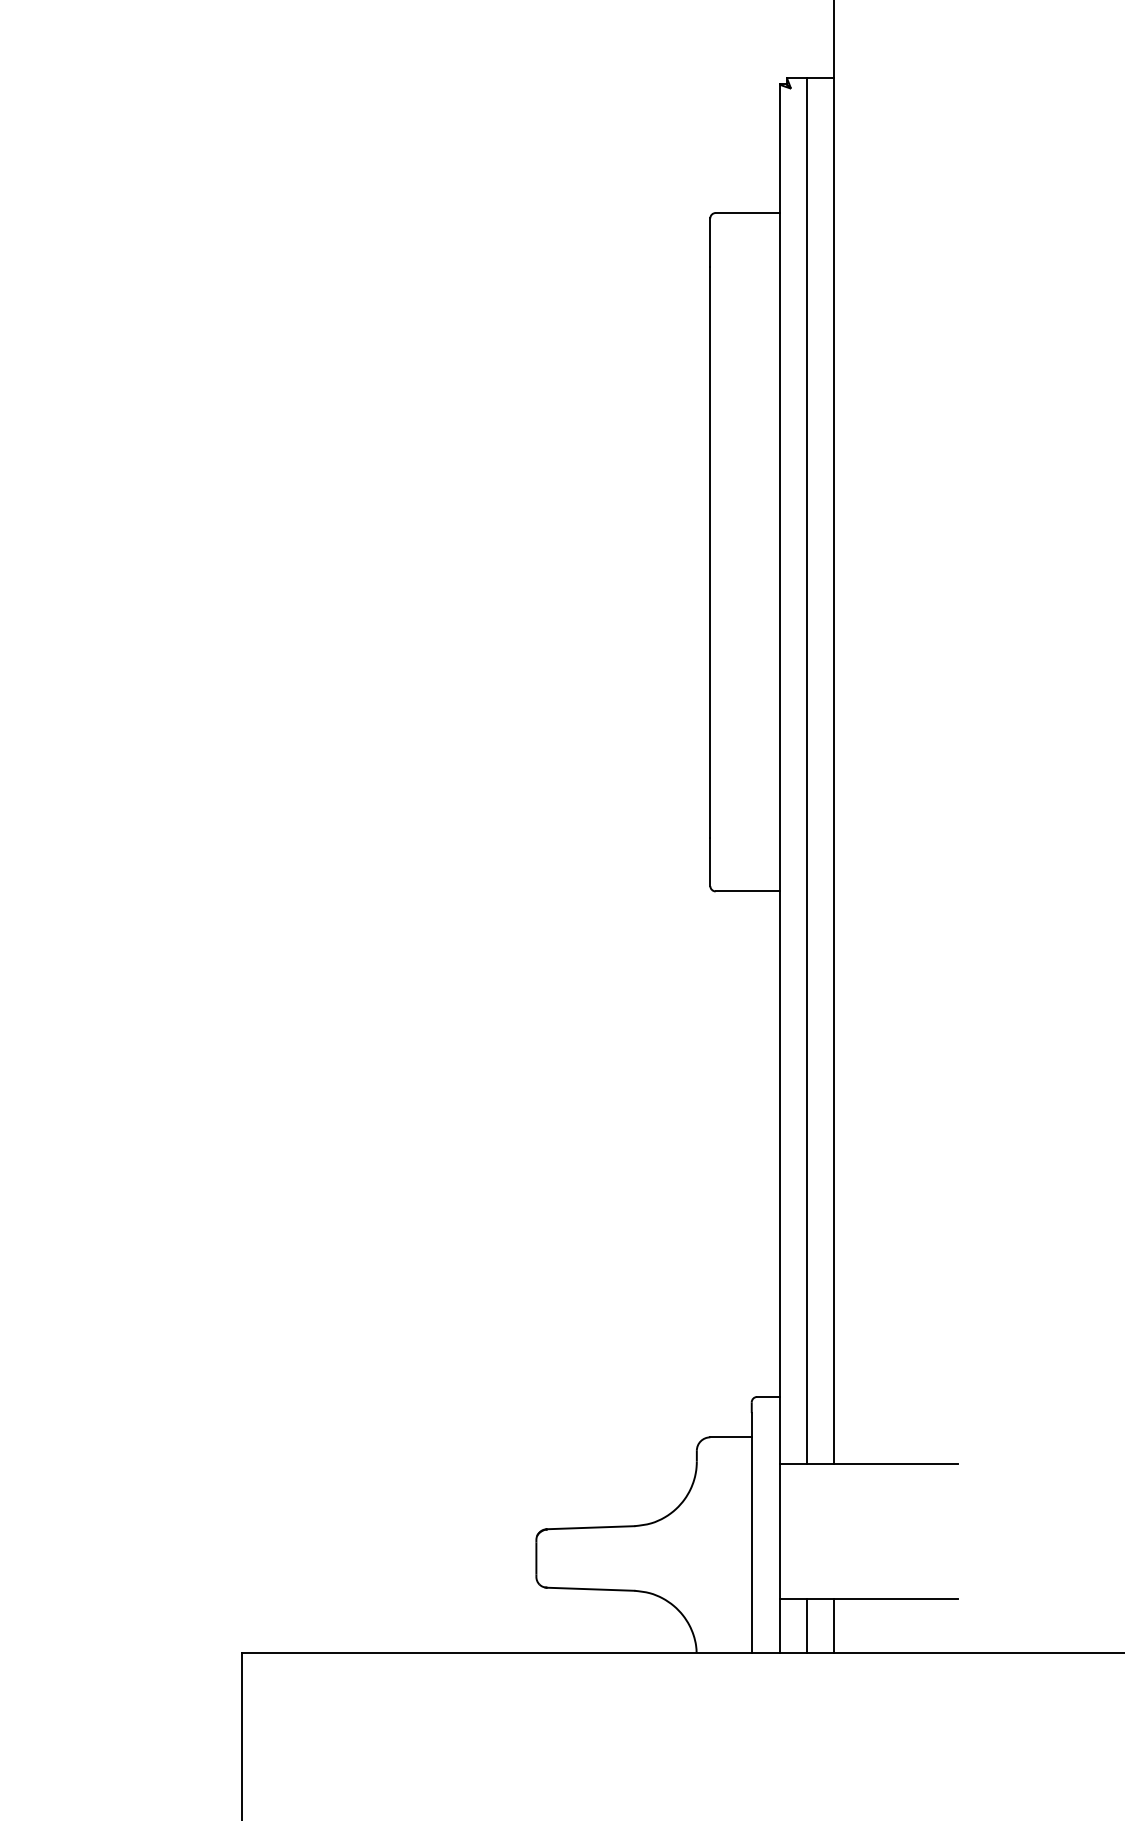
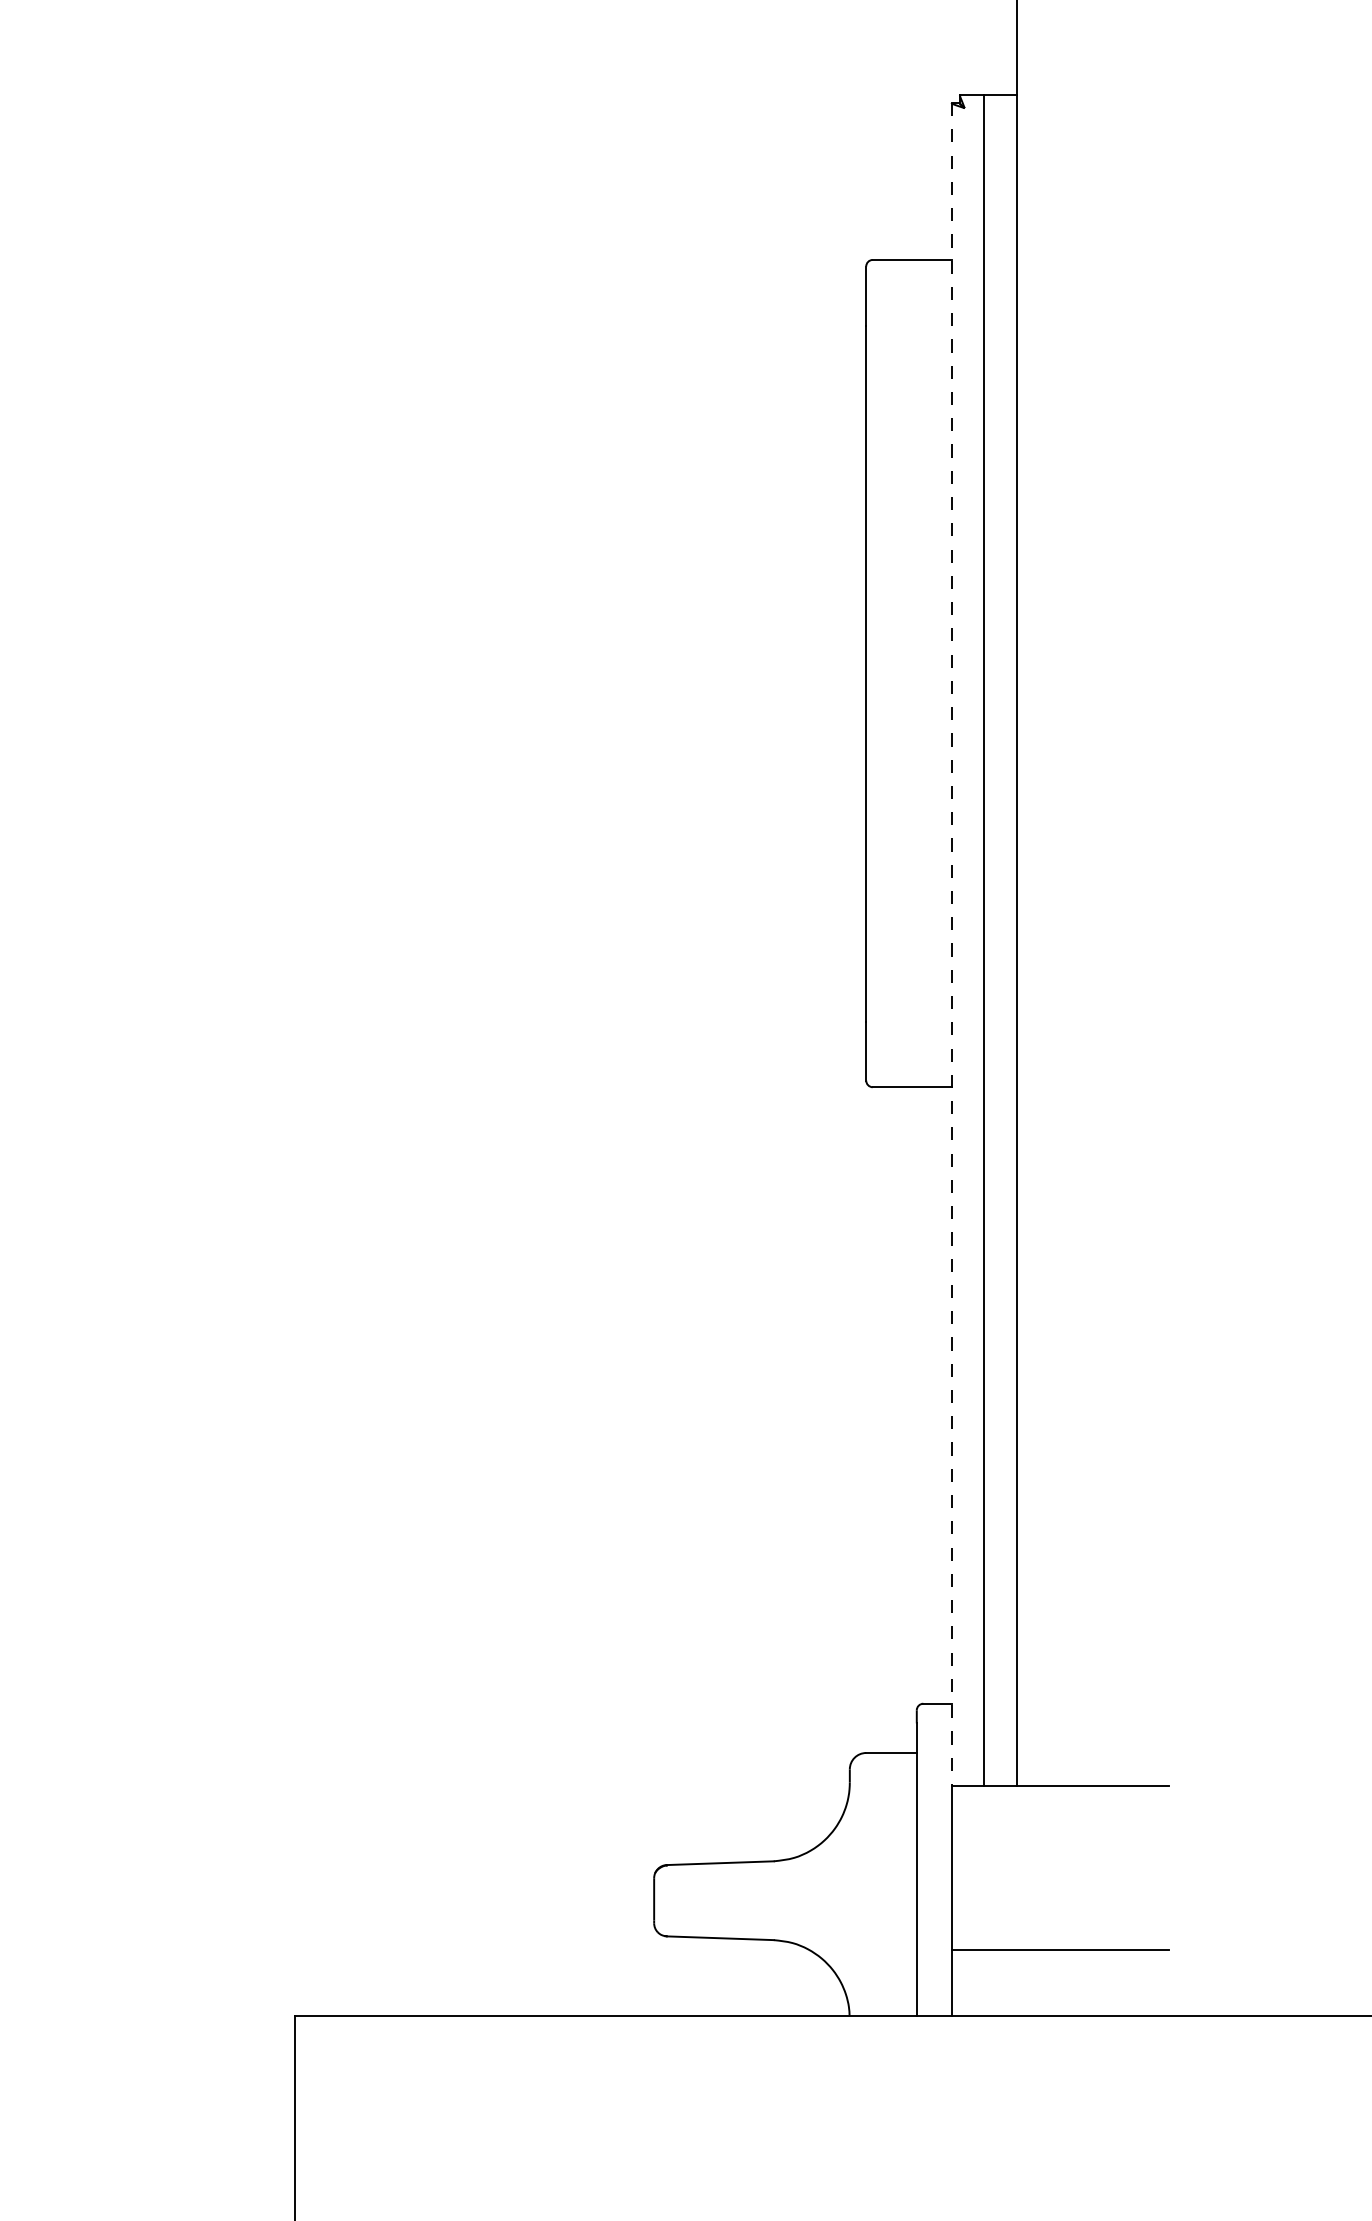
line: (780, 774) -> (951, 944), solid -> dashed
line: (807, 1625) -> (984, 1982), removed
line: (834, 1625) -> (1017, 1982), removed

